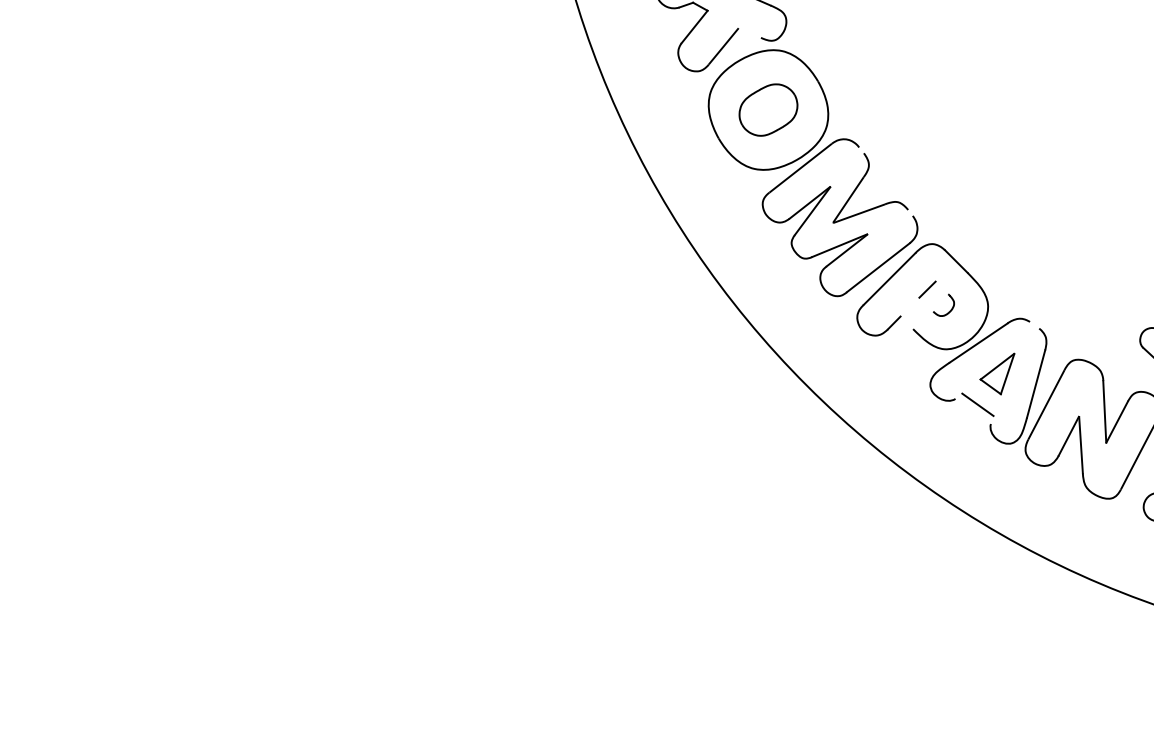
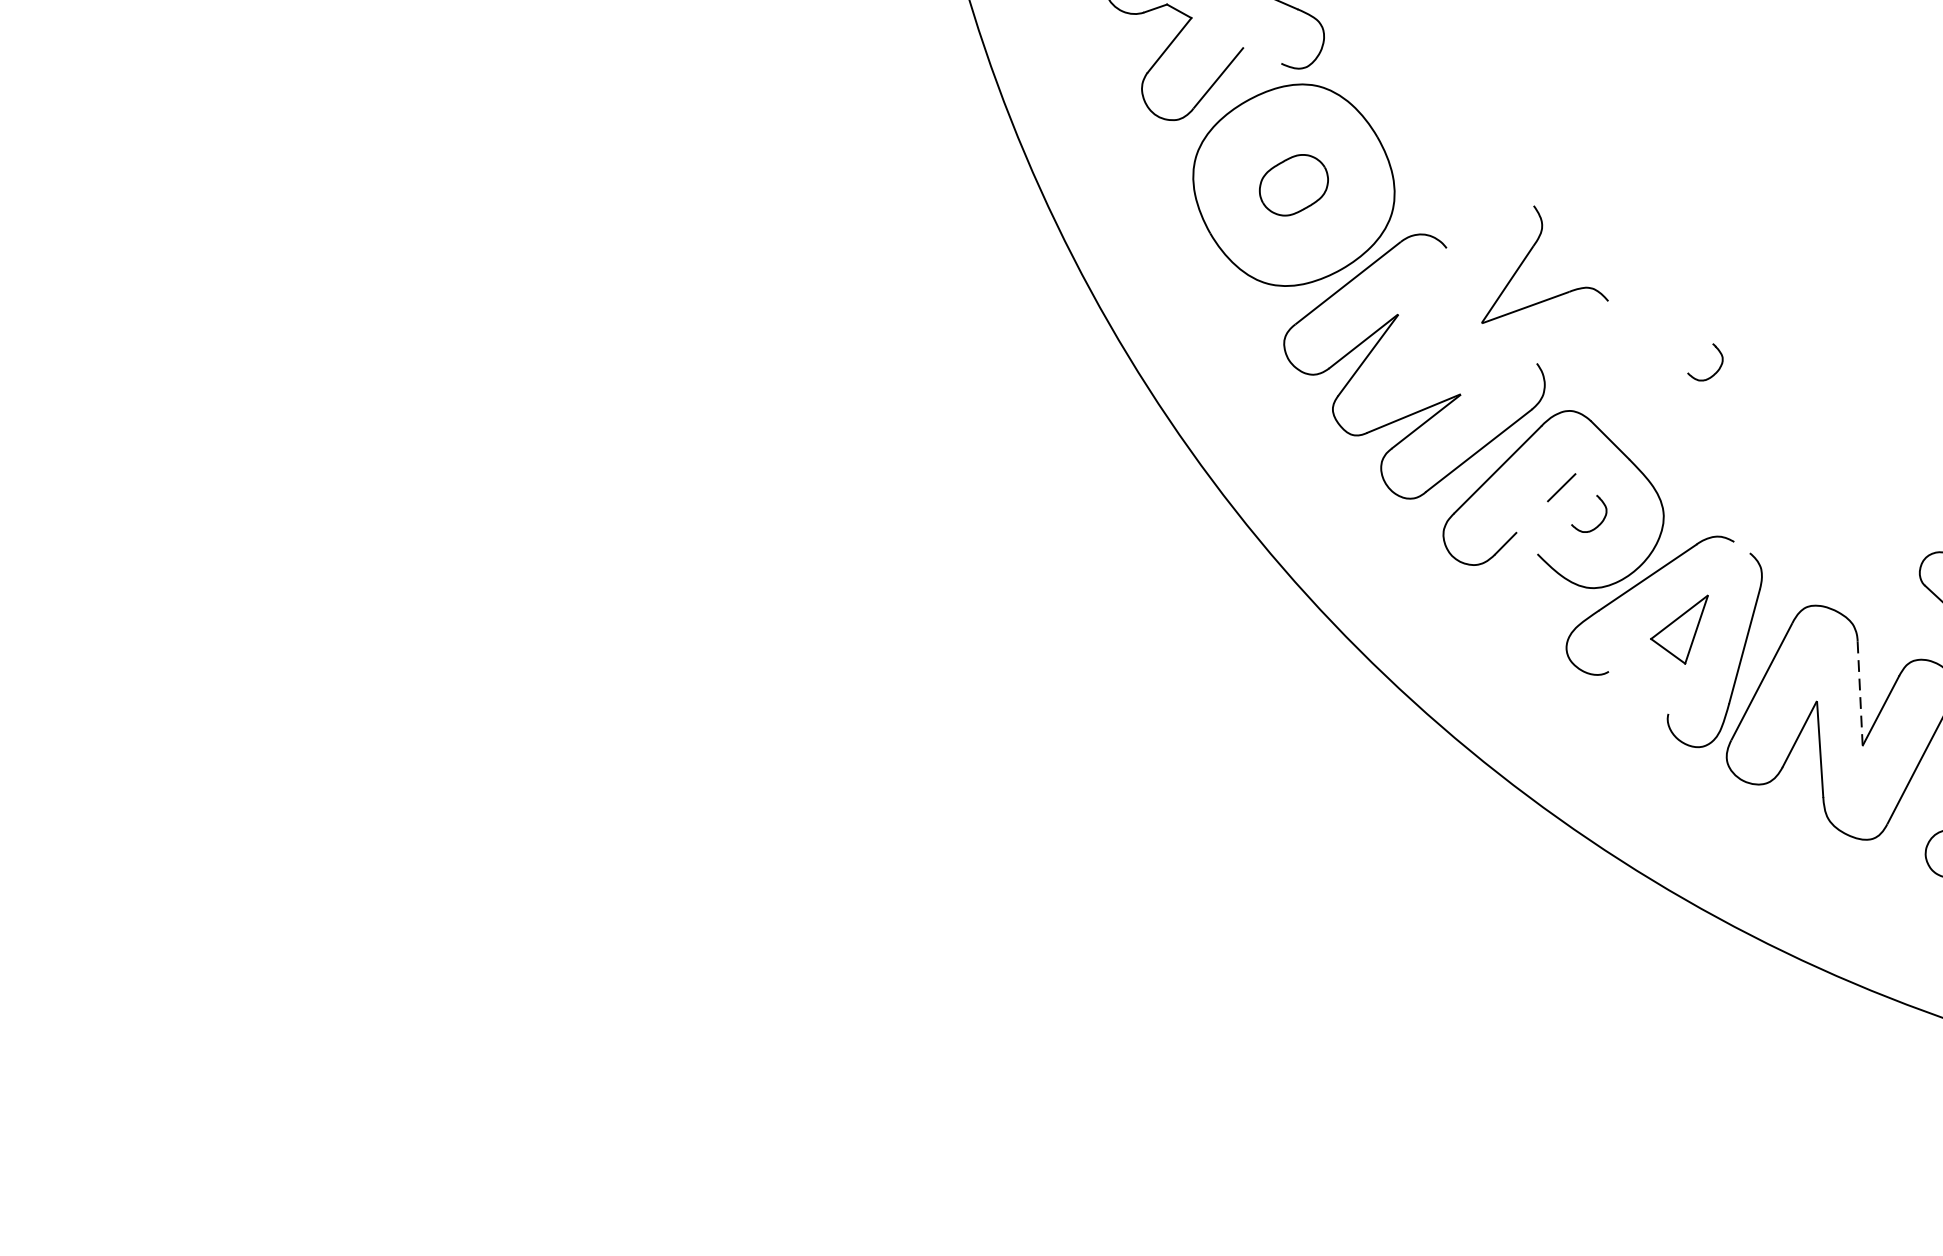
part: (768, 109) -> (1293, 184), size x0.7
part: (861, 182) -> (1529, 255), moved
curve: (1018, 220) -> (1714, 371), added
line: (977, 404) -> (1645, 681), removed
line: (1104, 411) -> (1859, 692), solid -> dashed

